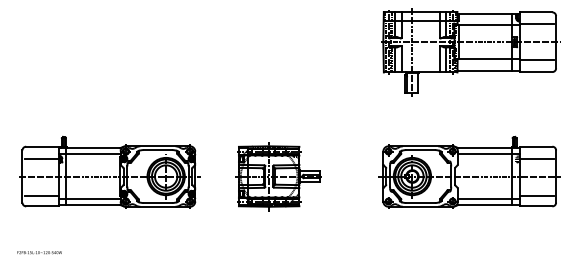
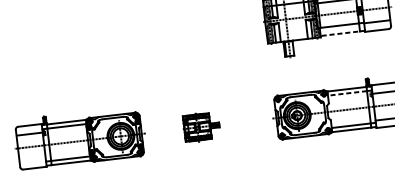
line: (485, 70) -> (340, 33), solid -> dashed
line: (484, 153) -> (346, 93), solid -> dashed
part: (278, 176) -> (201, 126), size x0.6
line: (41, 195) -> (33, 160), removed

